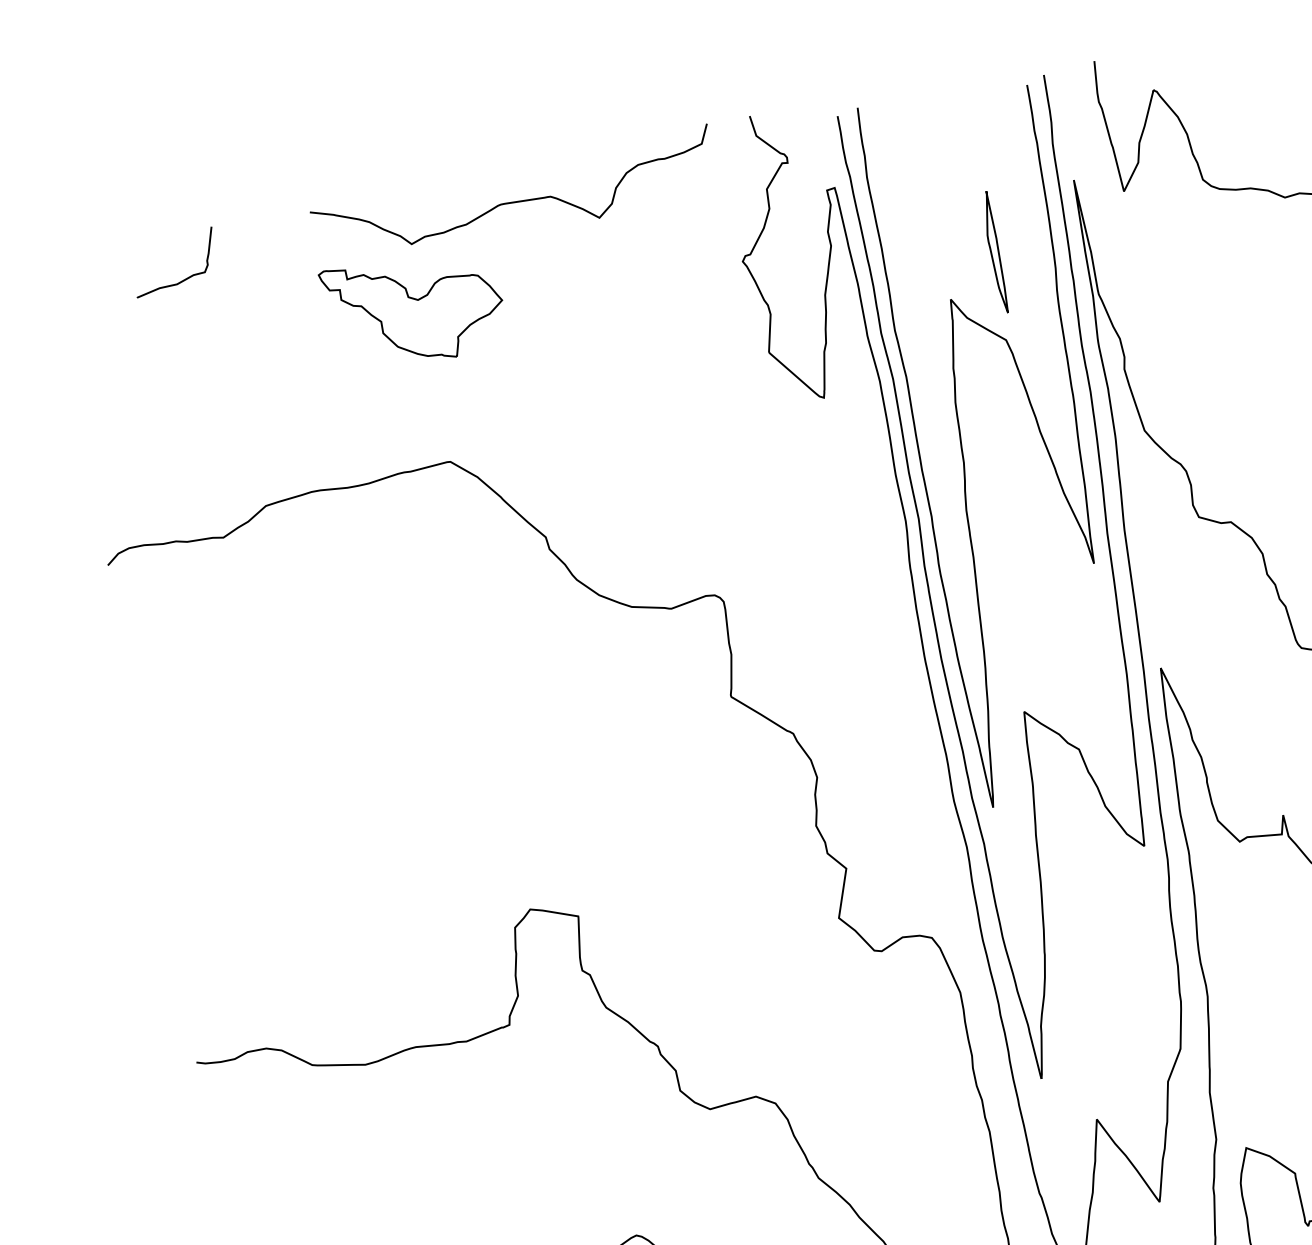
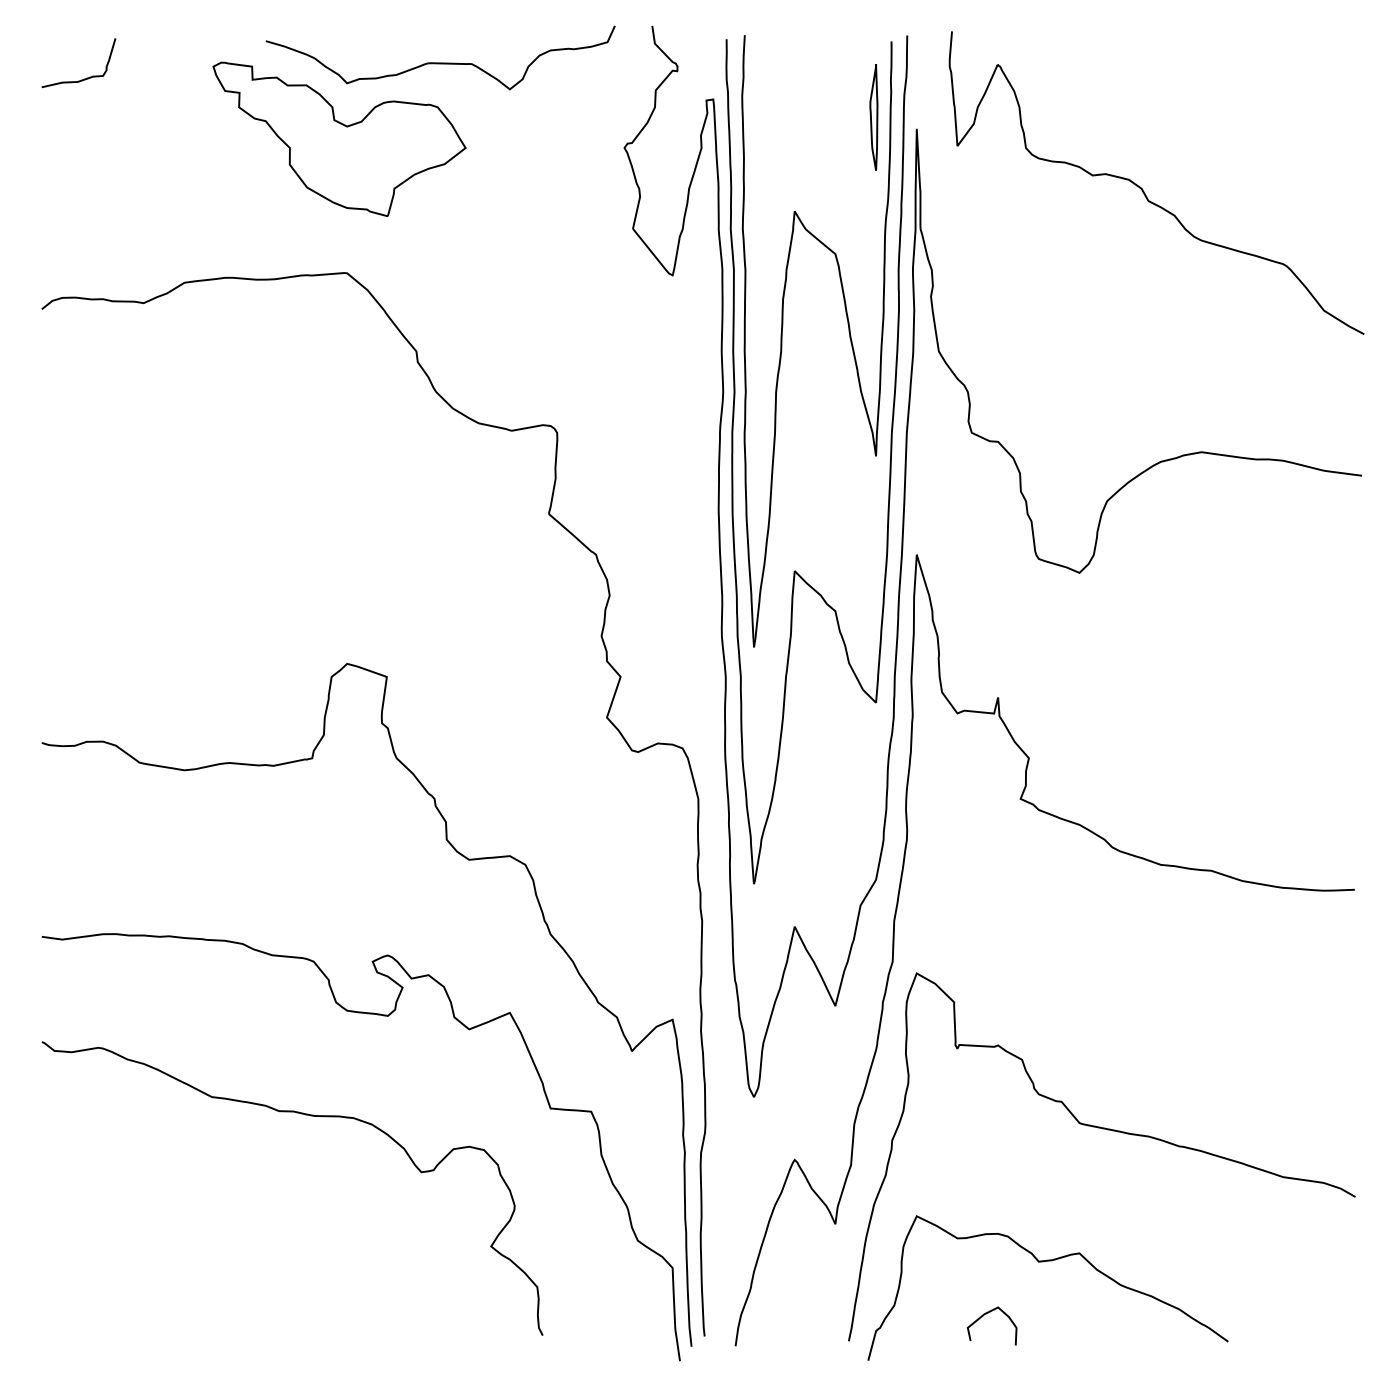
part: (994, 252) -> (873, 117), moved
curve: (184, 278) -> (84, 78), moved
part: (414, 308) -> (339, 138), size x1.67

